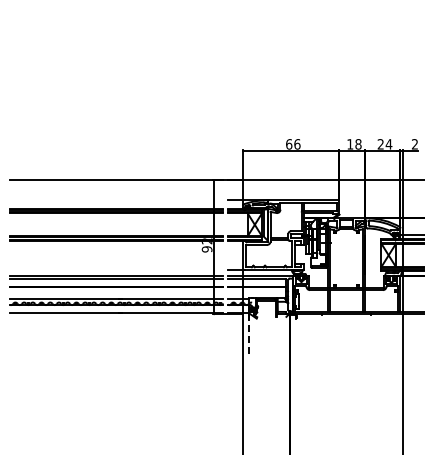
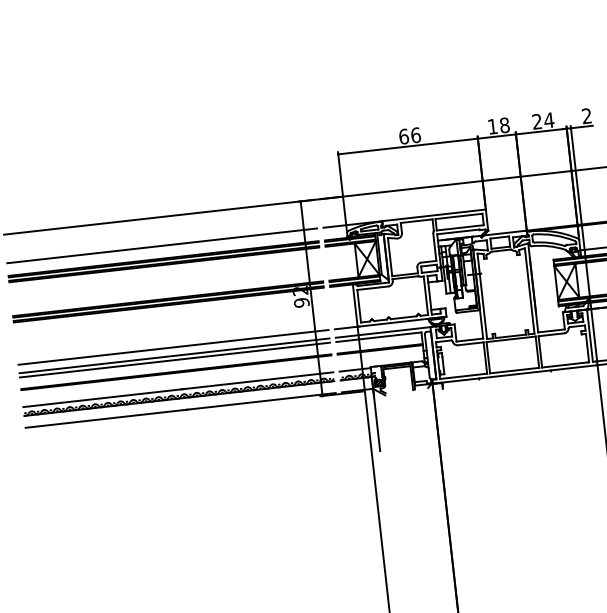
line: (116, 200) -> (162, 246), added
line: (116, 269) -> (173, 346), added
line: (249, 335) -> (377, 421), dashed -> solid

